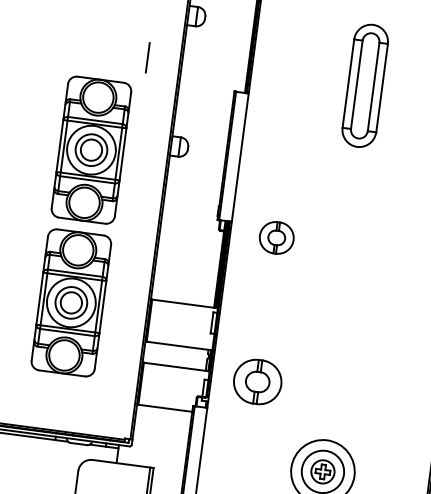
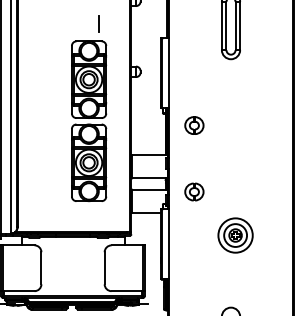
line: (147, 56) -> (98, 23), moved
part: (276, 237) -> (194, 125), moved
part: (258, 381) -> (194, 191), size x0.71

